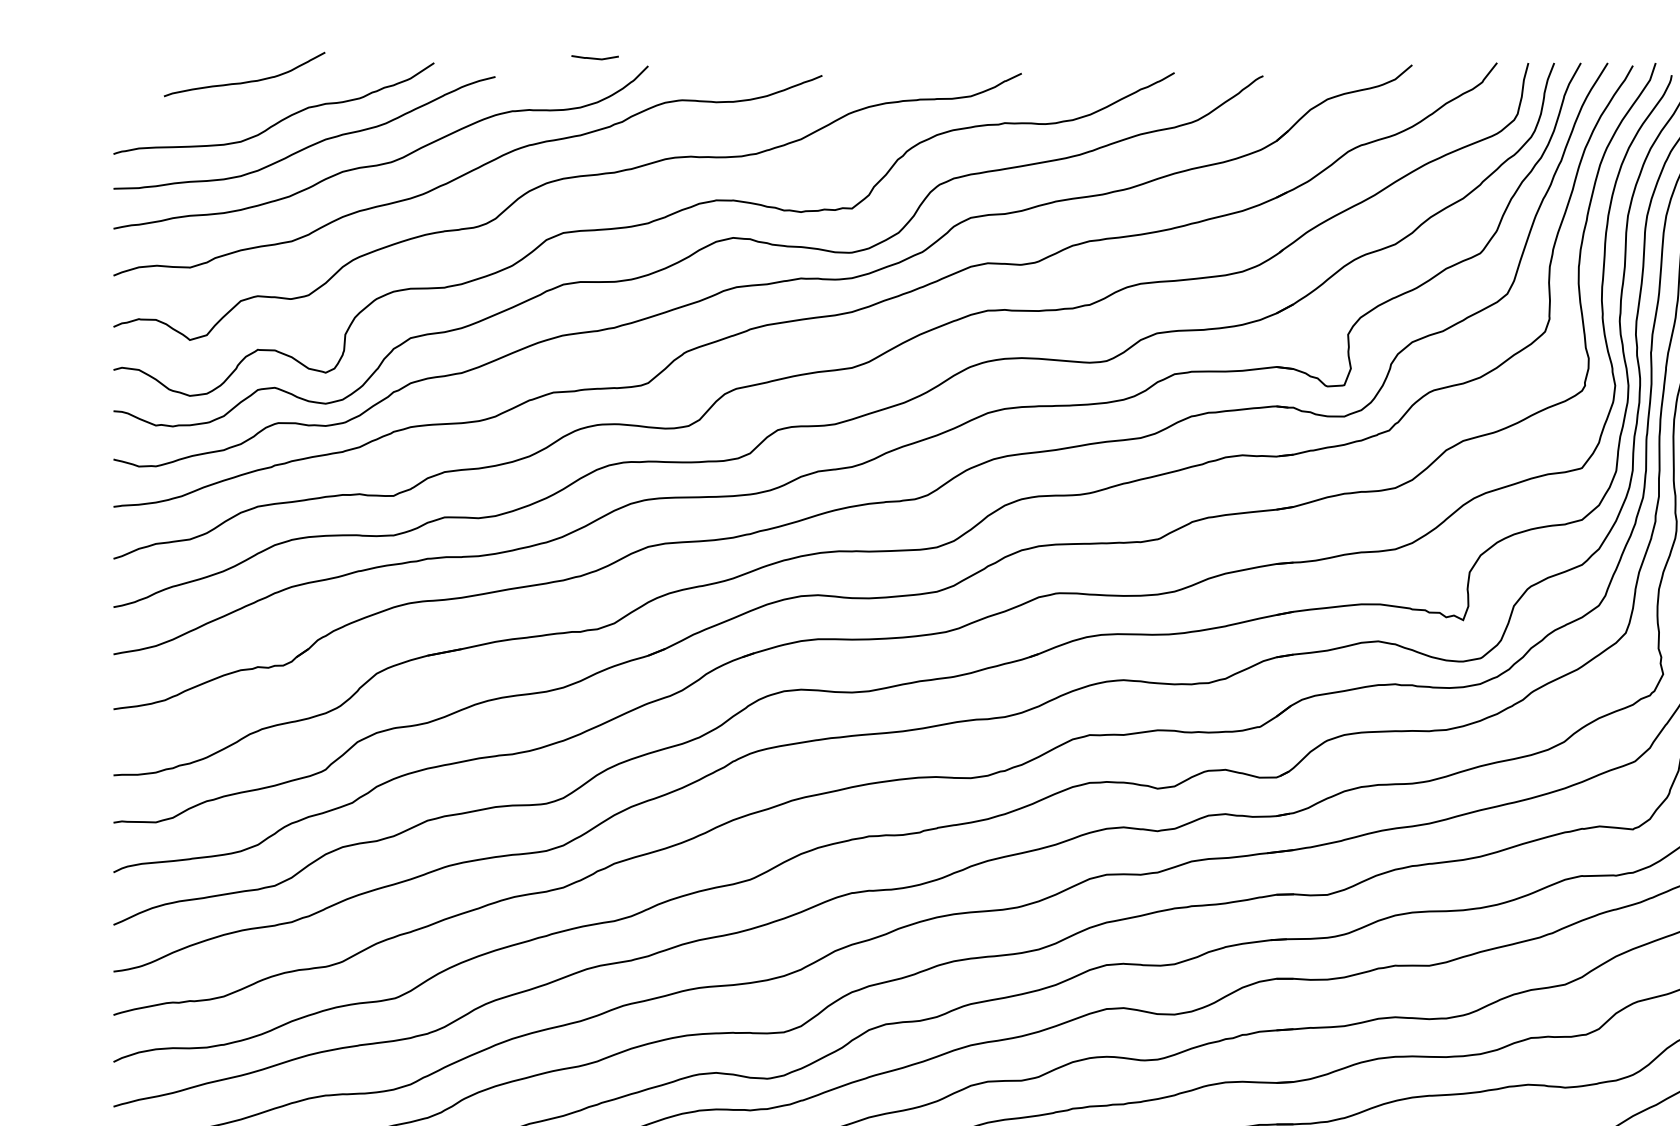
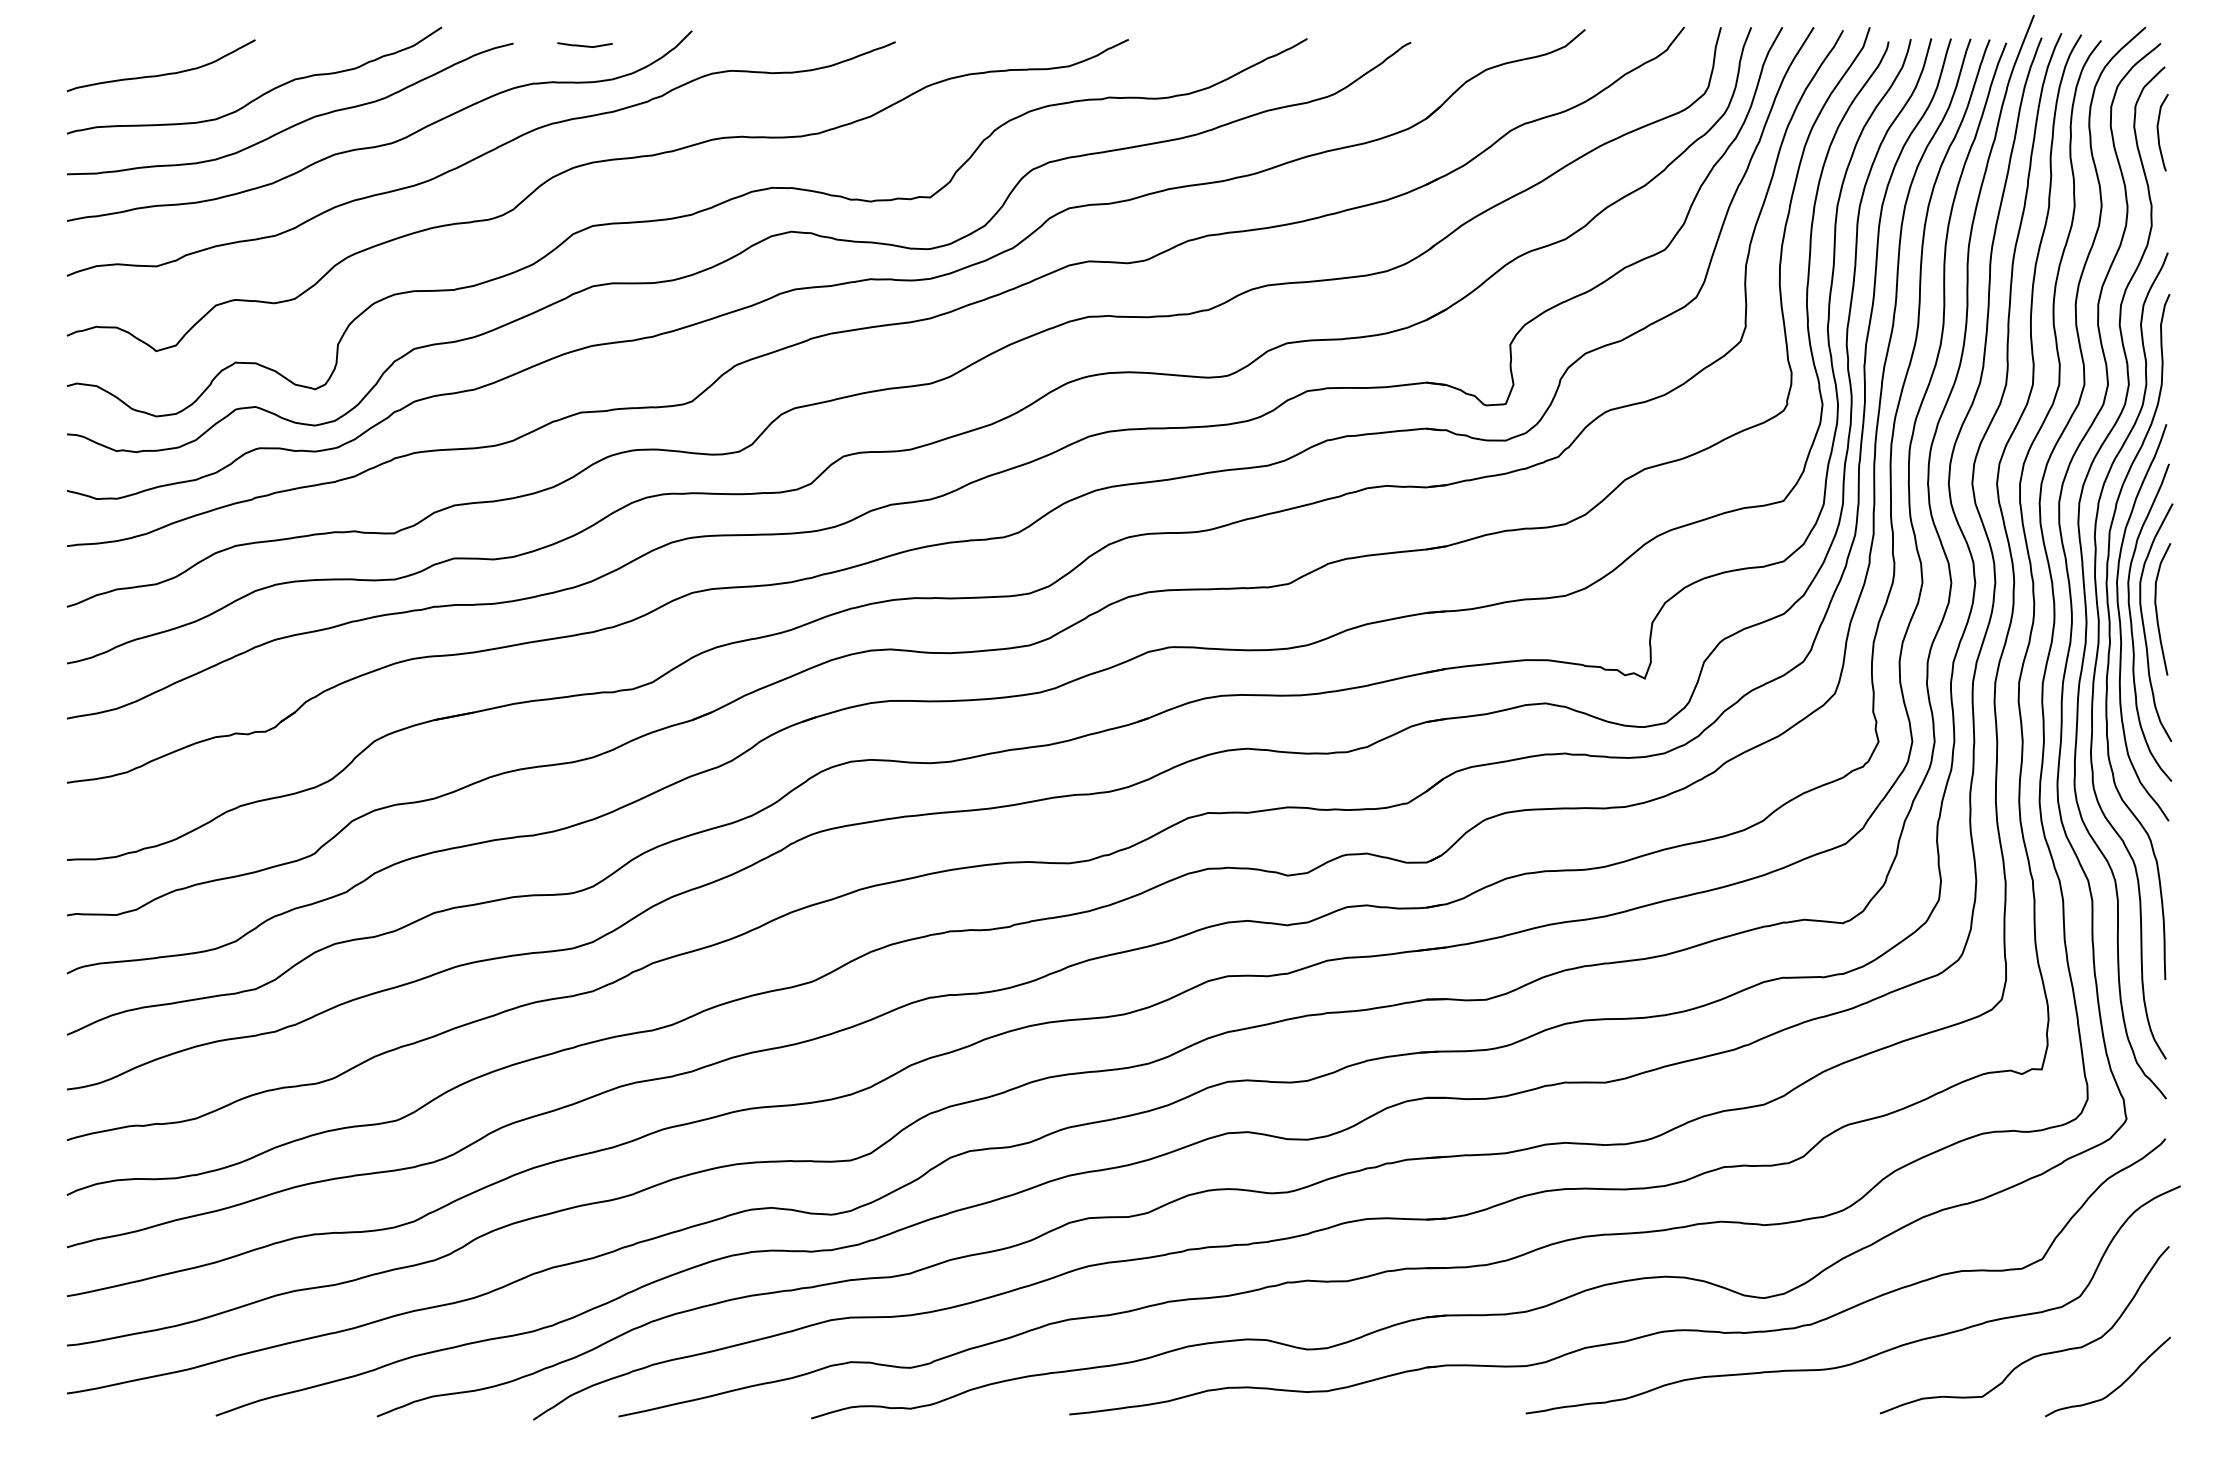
line: (594, 58) -> (584, 45), moved
curve: (247, 81) -> (164, 73), moved

